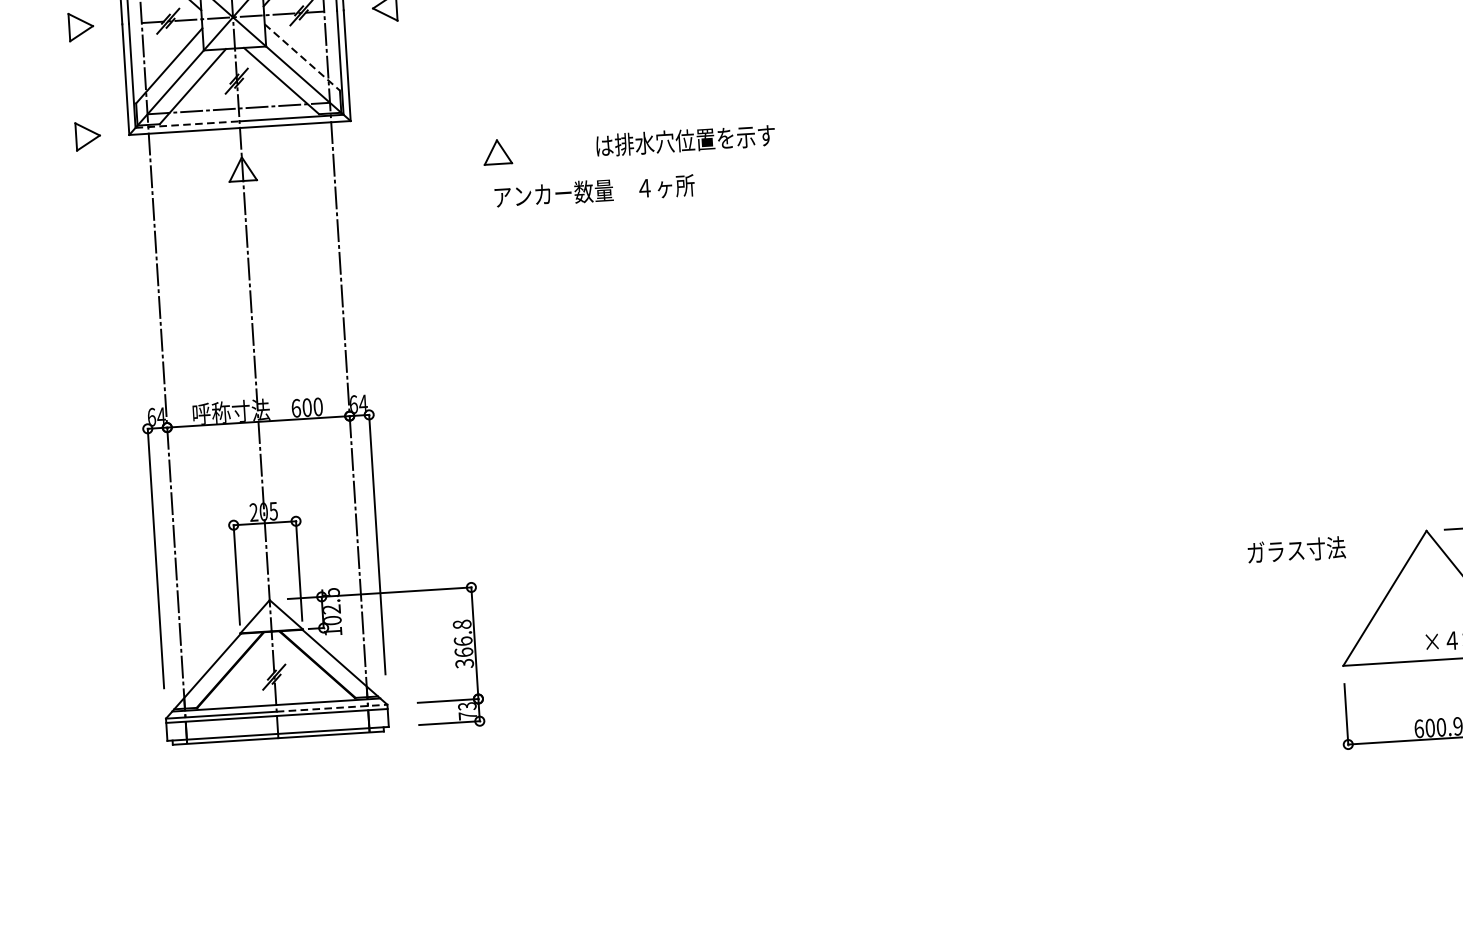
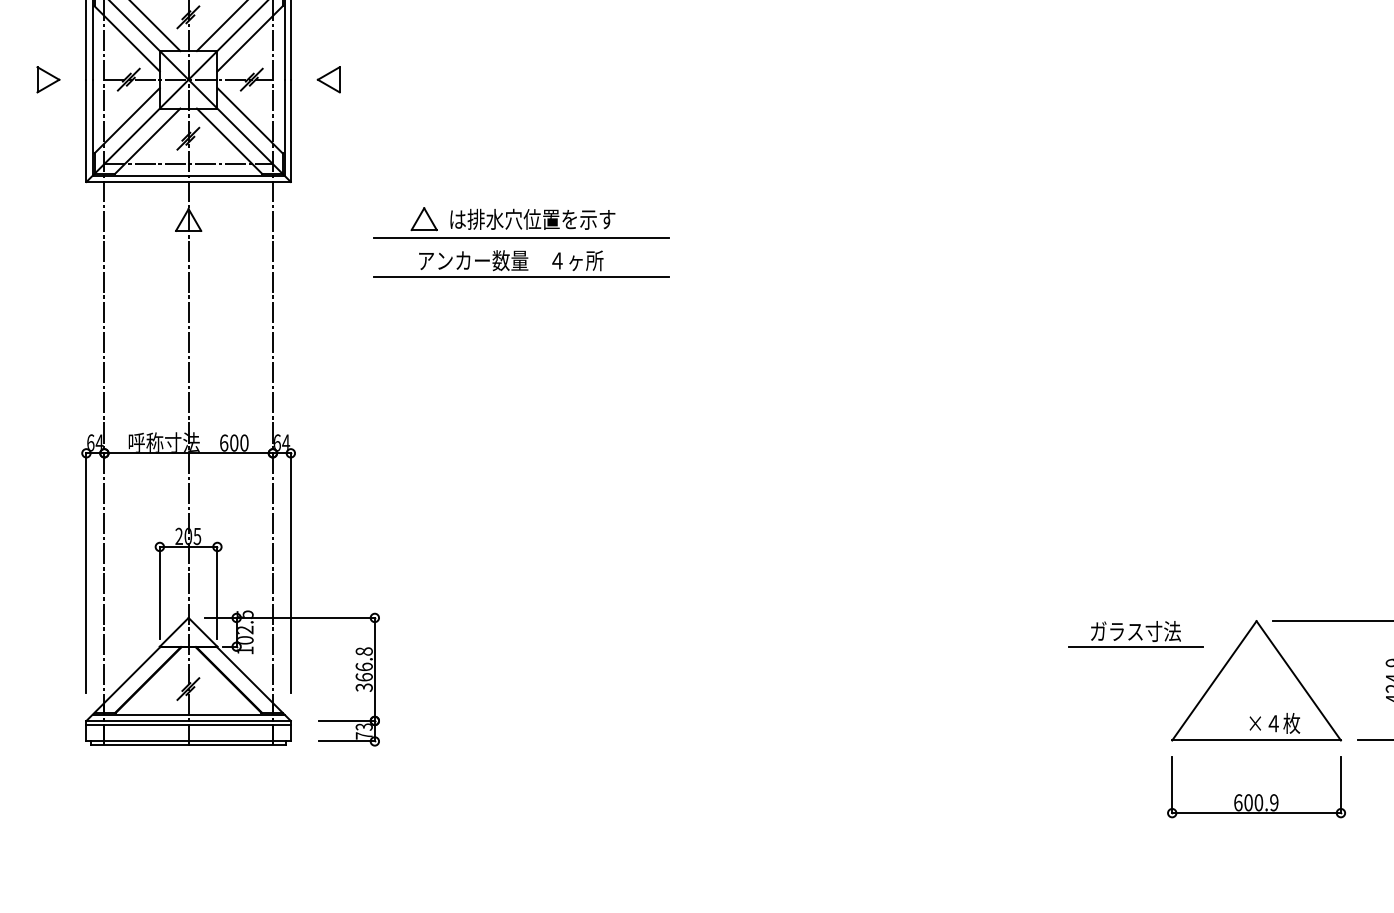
line: (302, 58) -> (250, 121), dashed -> solid
line: (188, 124) -> (141, 175), dashed -> solid
part: (88, 135) -> (48, 180), removed
text: (685, 139) -> (532, 218), moved
line: (604, 165) -> (521, 237), added
line: (607, 208) -> (521, 277), added
line: (1297, 567) -> (1135, 647), added
line: (332, 707) -> (240, 720), dashed -> solid

